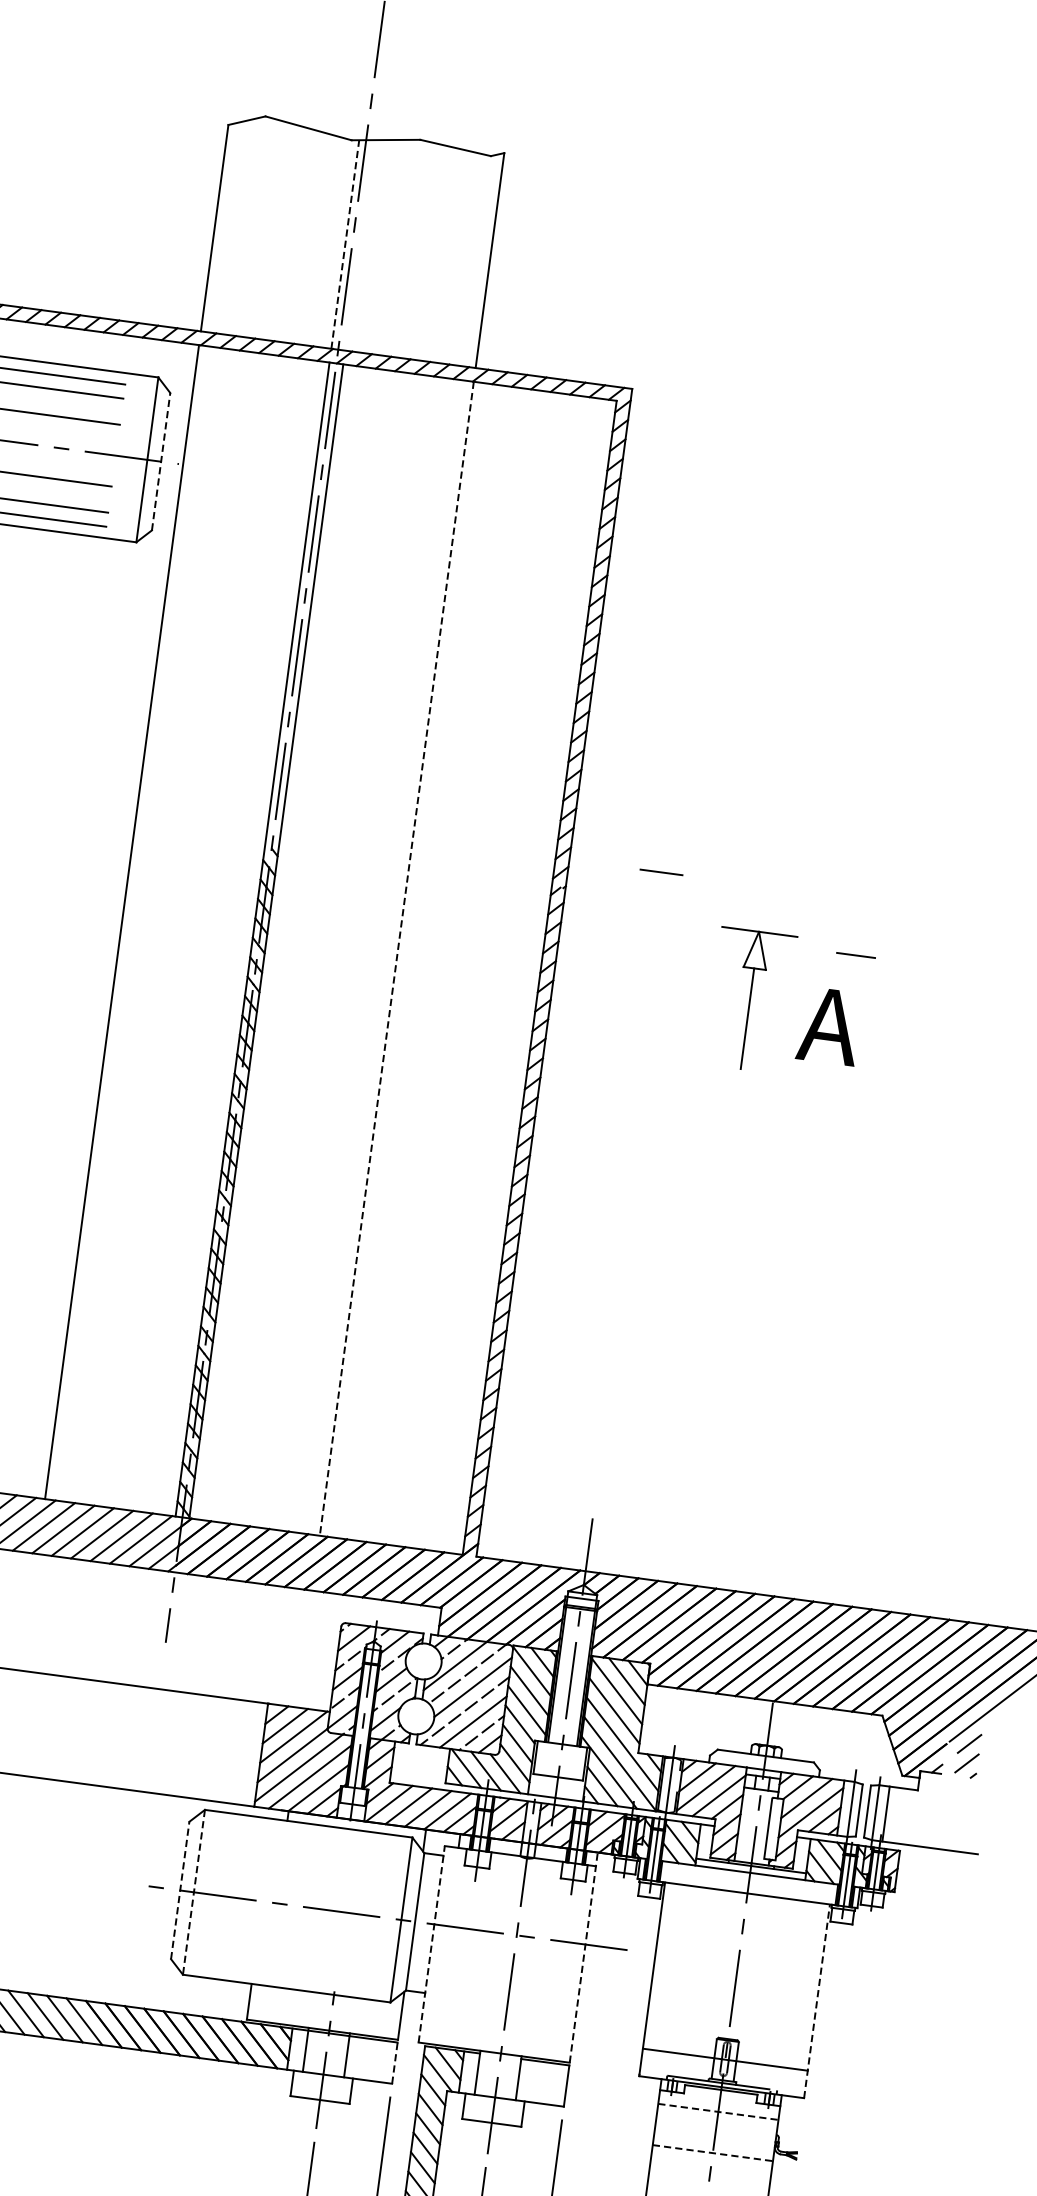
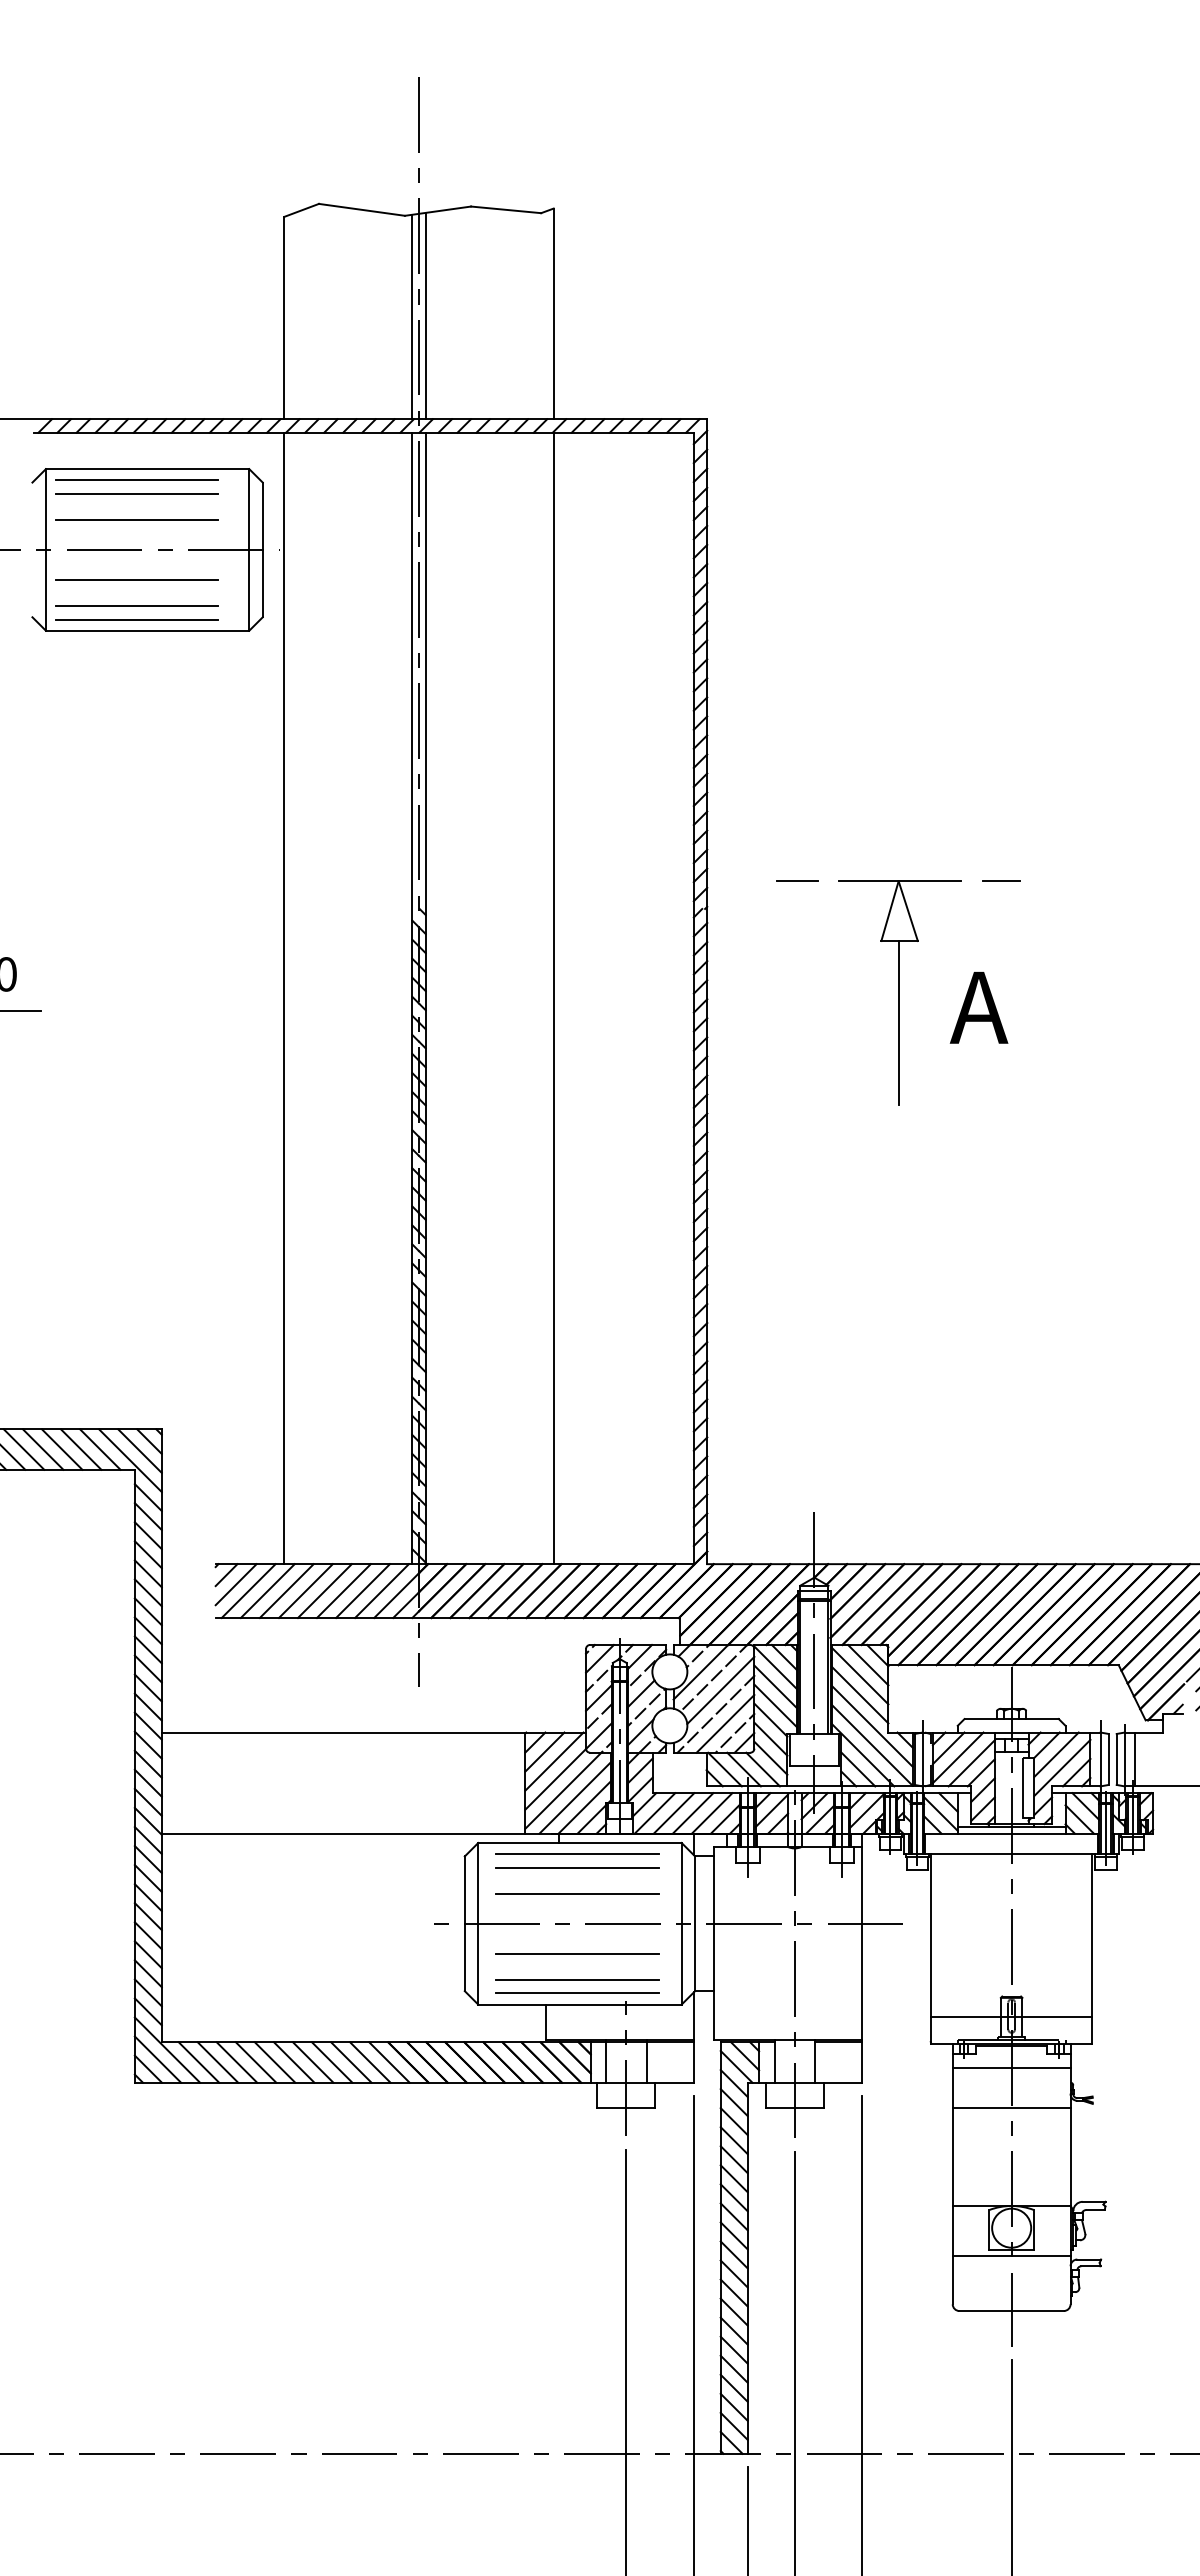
line: (345, 244) -> (412, 316), dashed -> solid
line: (359, 244) -> (425, 315), added
line: (160, 461) -> (262, 549), dashed -> solid
line: (856, 954) -> (1001, 880), moved
line: (396, 958) -> (553, 998), dashed -> solid
part: (750, 999) -> (899, 992), size x1.67
line: (303, 1835) -> (576, 1854), added
line: (301, 1848) -> (576, 1867), added
line: (299, 1874) -> (577, 1893), added
line: (179, 1890) -> (464, 1923), dashed -> solid
line: (194, 1892) -> (478, 1923), dashed -> solid
line: (289, 1937) -> (576, 1954), added
line: (431, 1943) -> (713, 1942), dashed -> solid
line: (584, 1957) -> (862, 1936), dashed -> solid
line: (286, 1962) -> (576, 1979), added
line: (284, 1976) -> (576, 1993), added
line: (817, 2001) -> (1092, 1948), dashed -> solid
line: (394, 2063) -> (693, 2062), dashed -> solid
line: (718, 2111) -> (1011, 2067), dashed -> solid
line: (712, 2153) -> (1011, 2108), dashed -> solid

